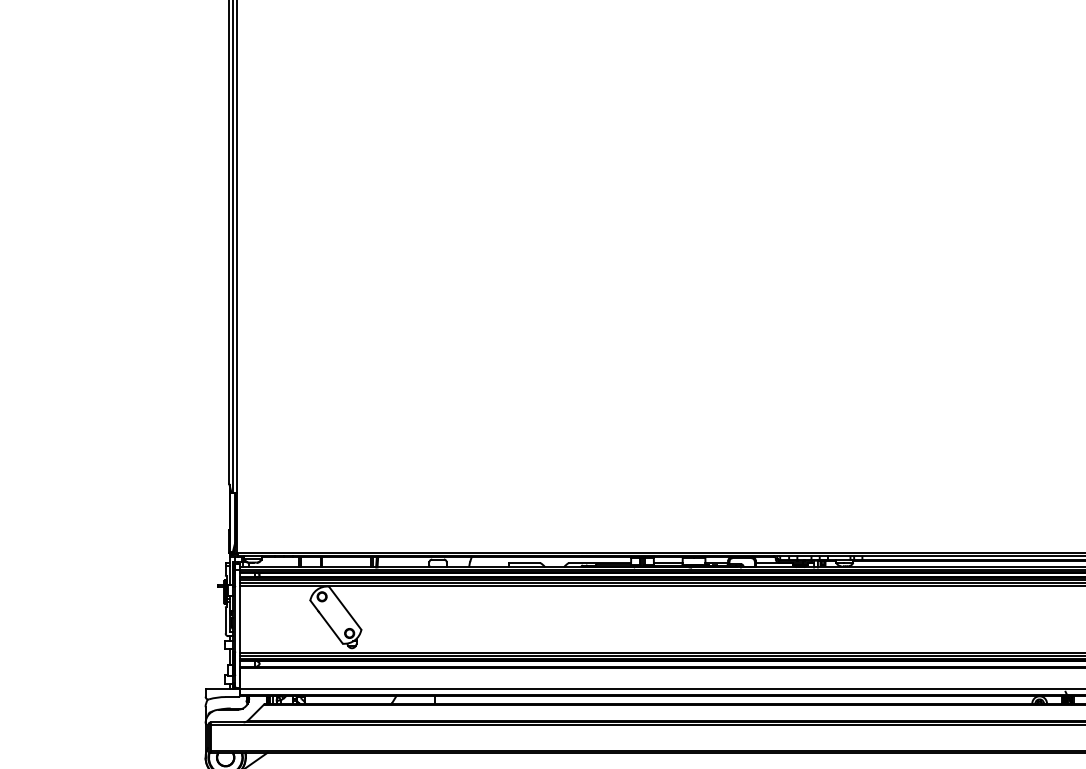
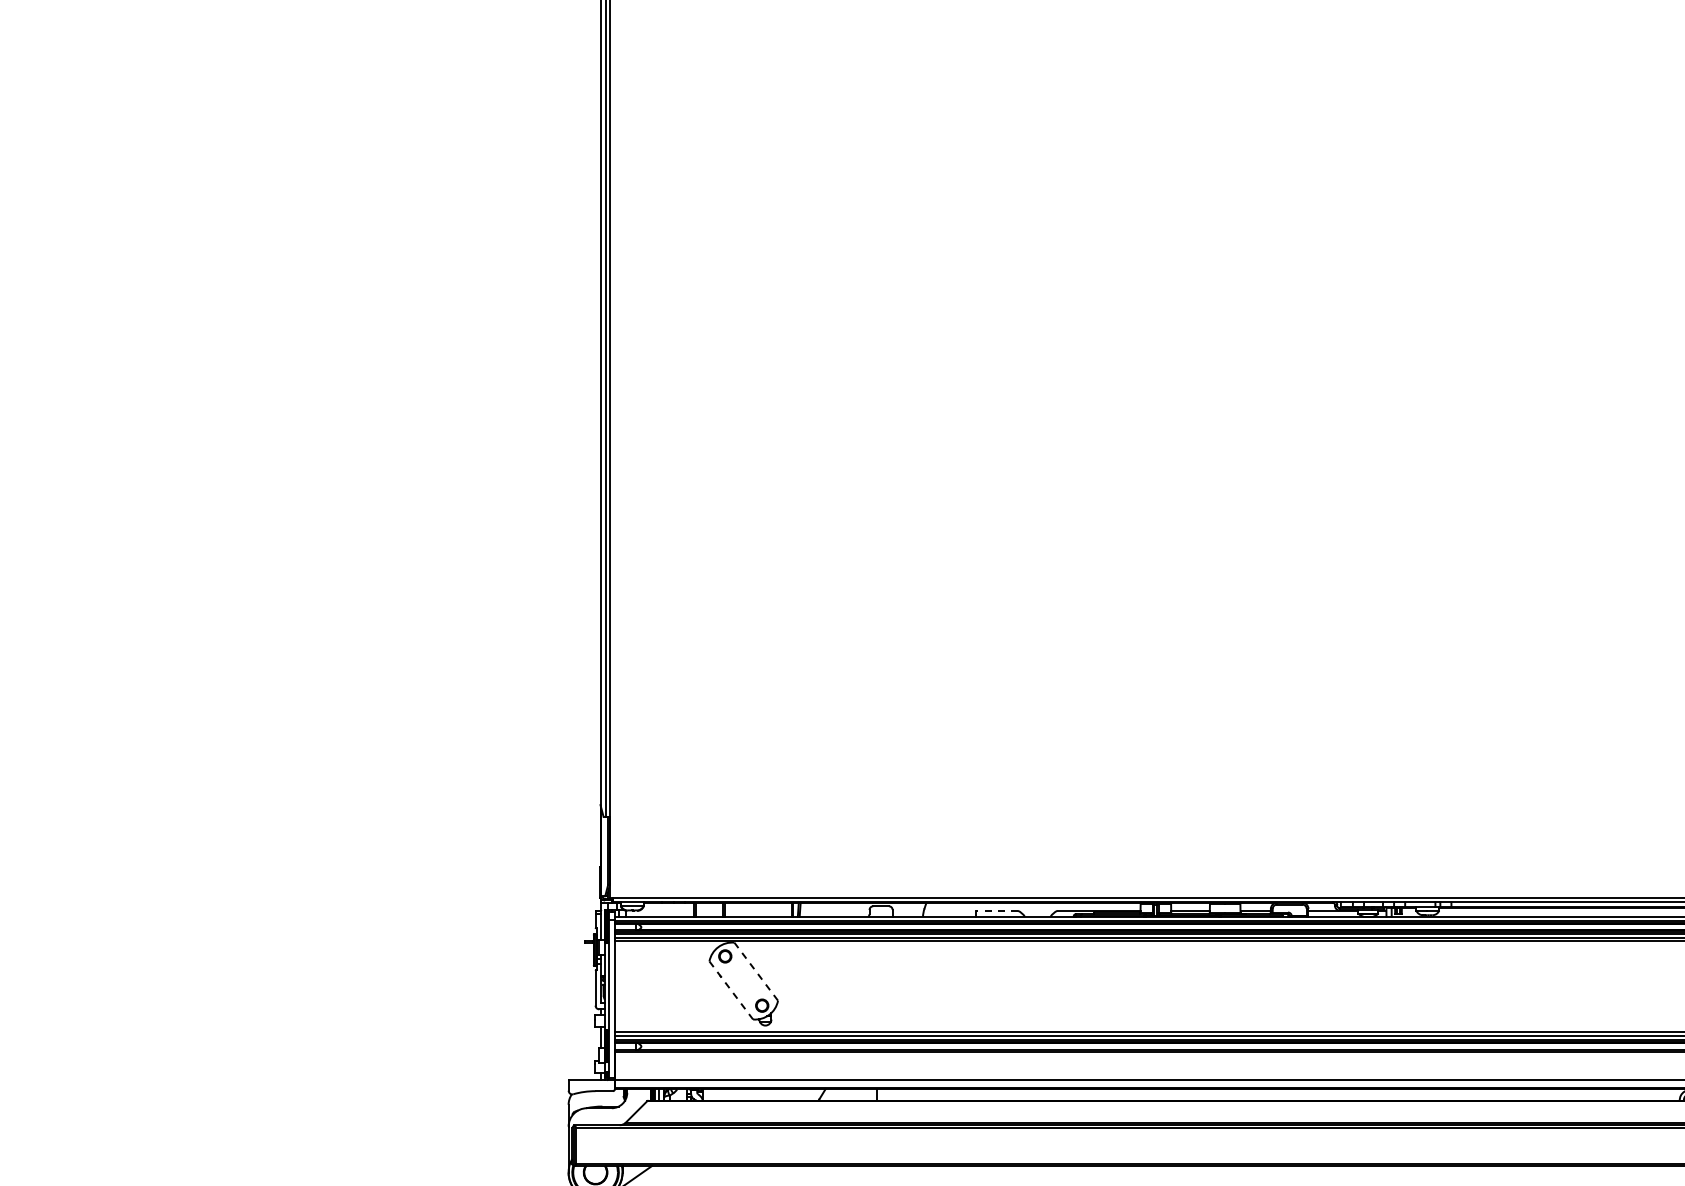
line: (524, 562) -> (997, 910), solid -> dashed
line: (344, 608) -> (755, 971), solid -> dashed
line: (326, 622) -> (731, 990), solid -> dashed

